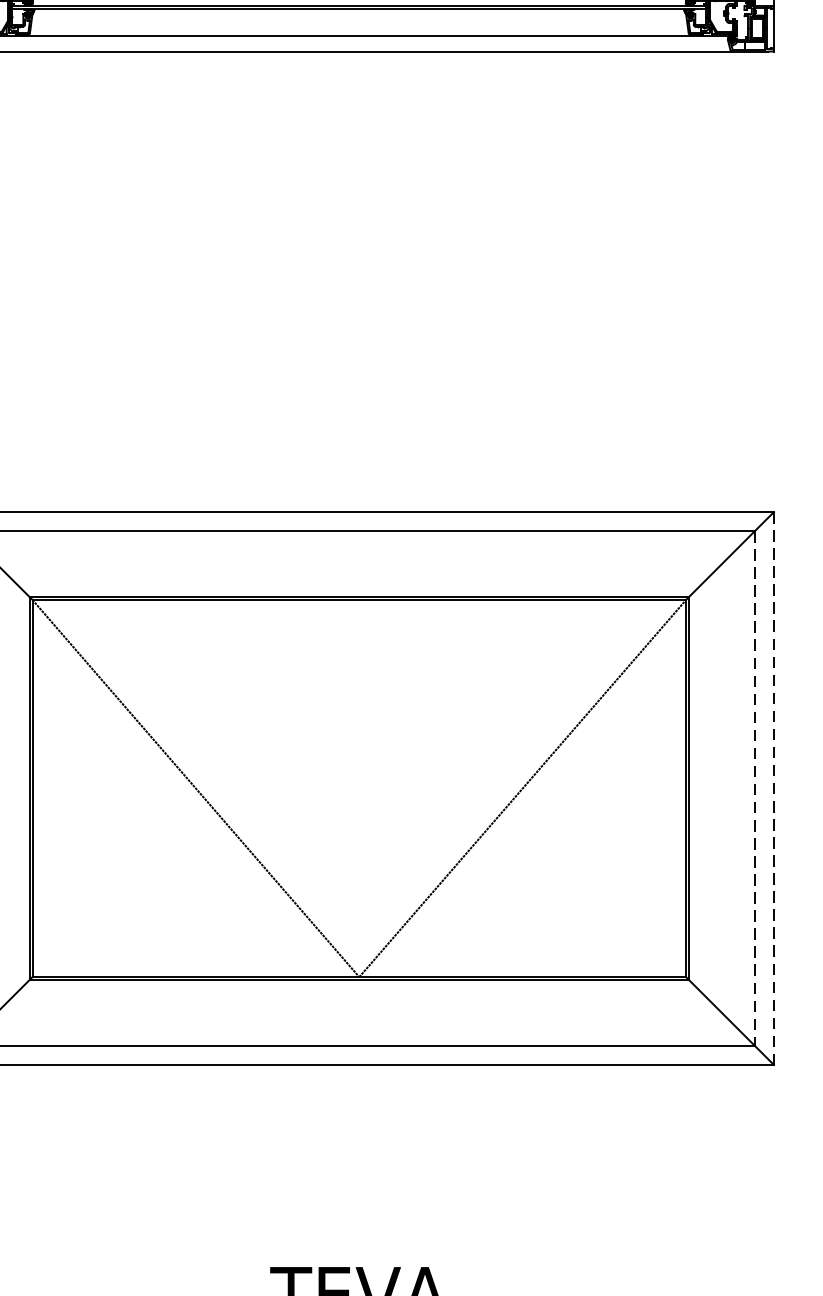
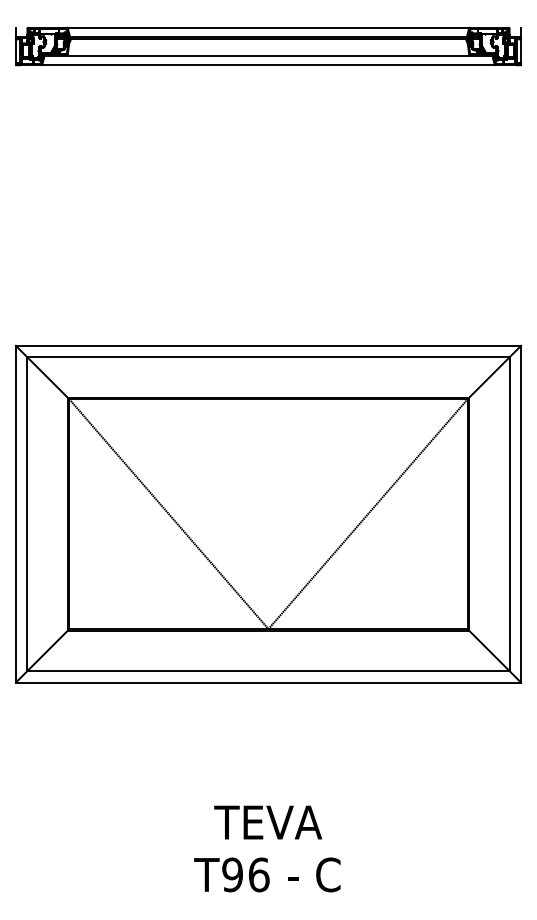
line: (754, 788) -> (509, 514), dashed -> solid
line: (774, 788) -> (521, 514), dashed -> solid

